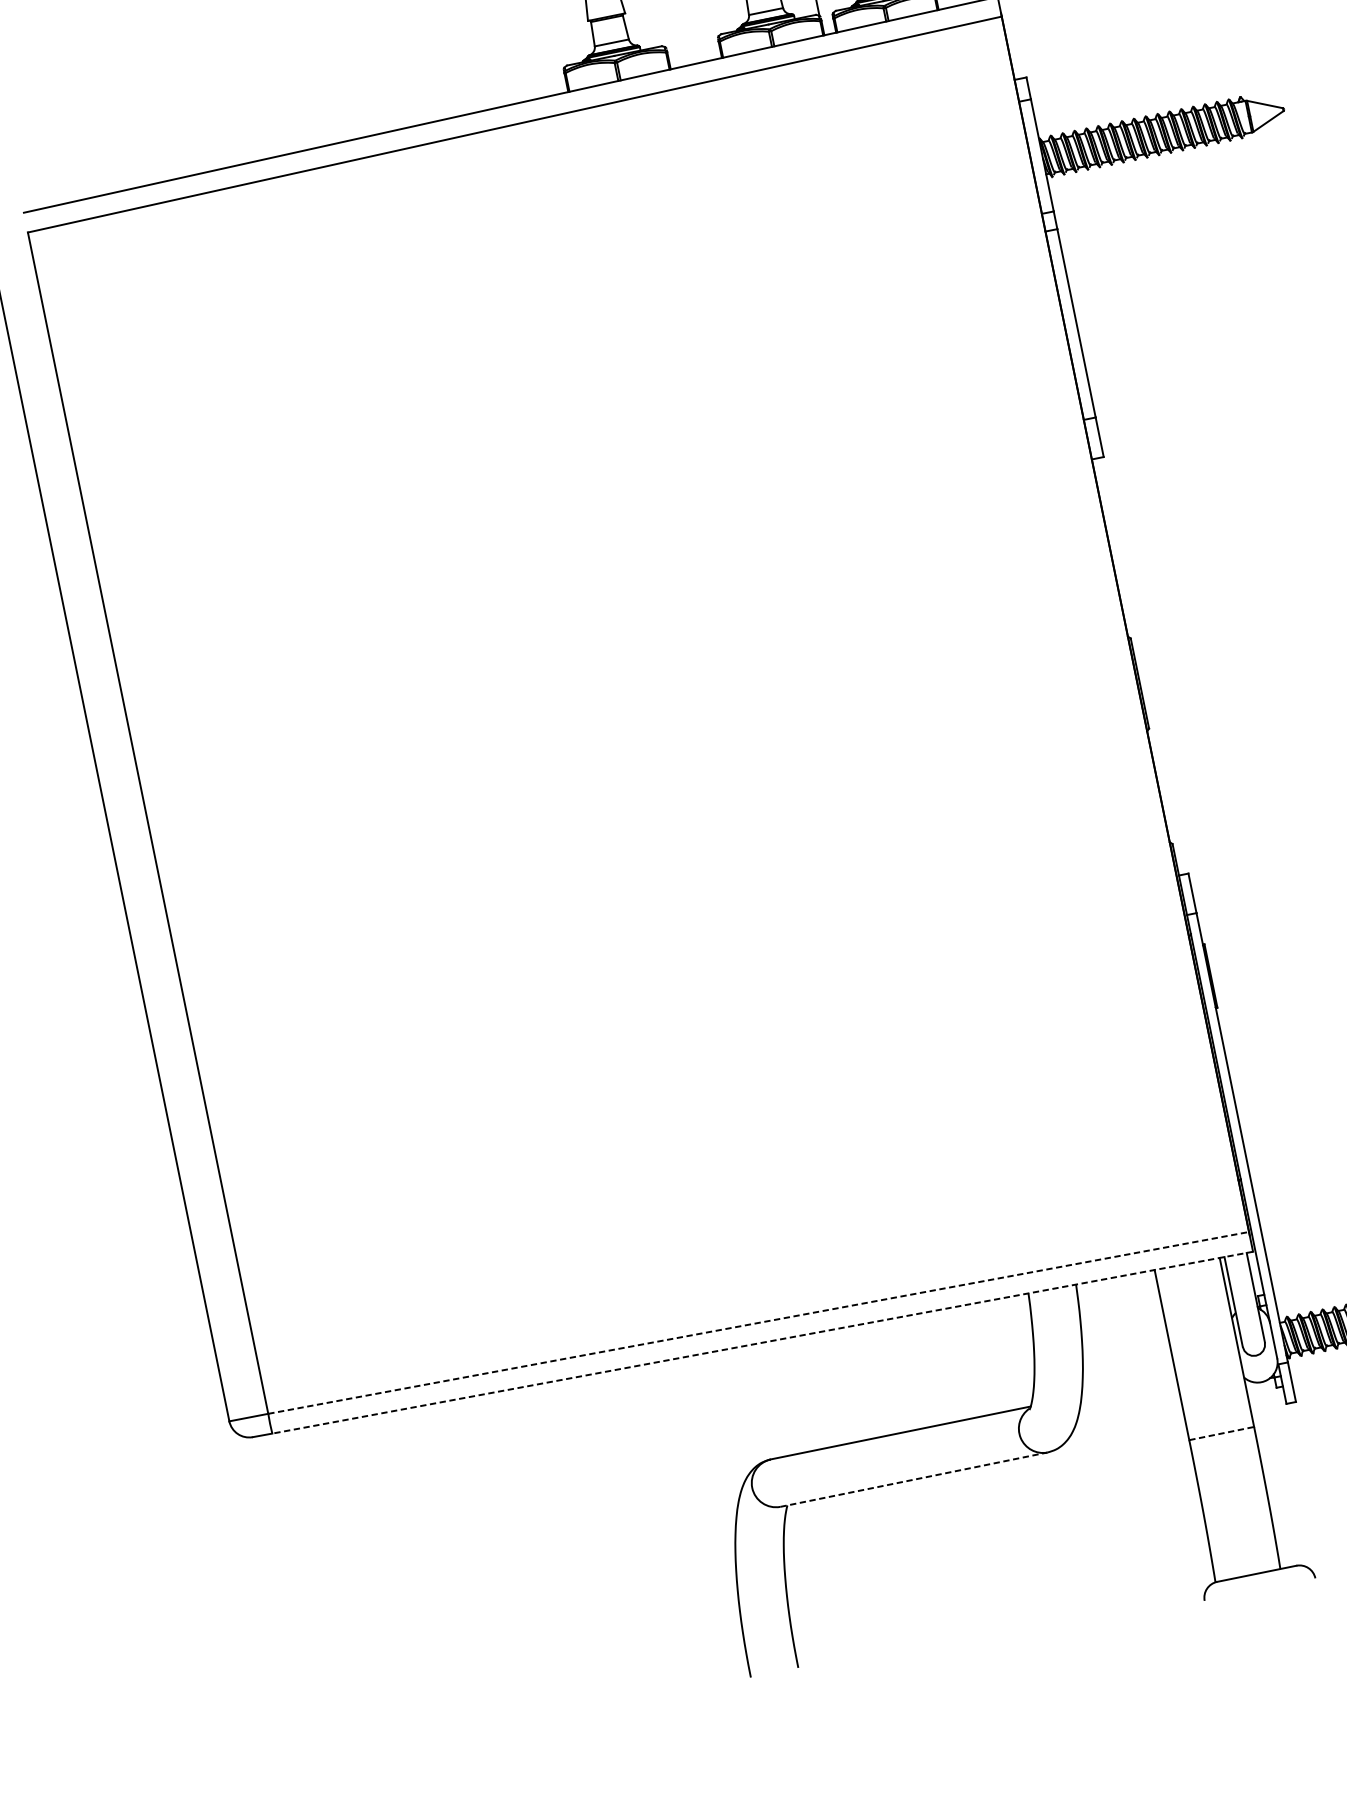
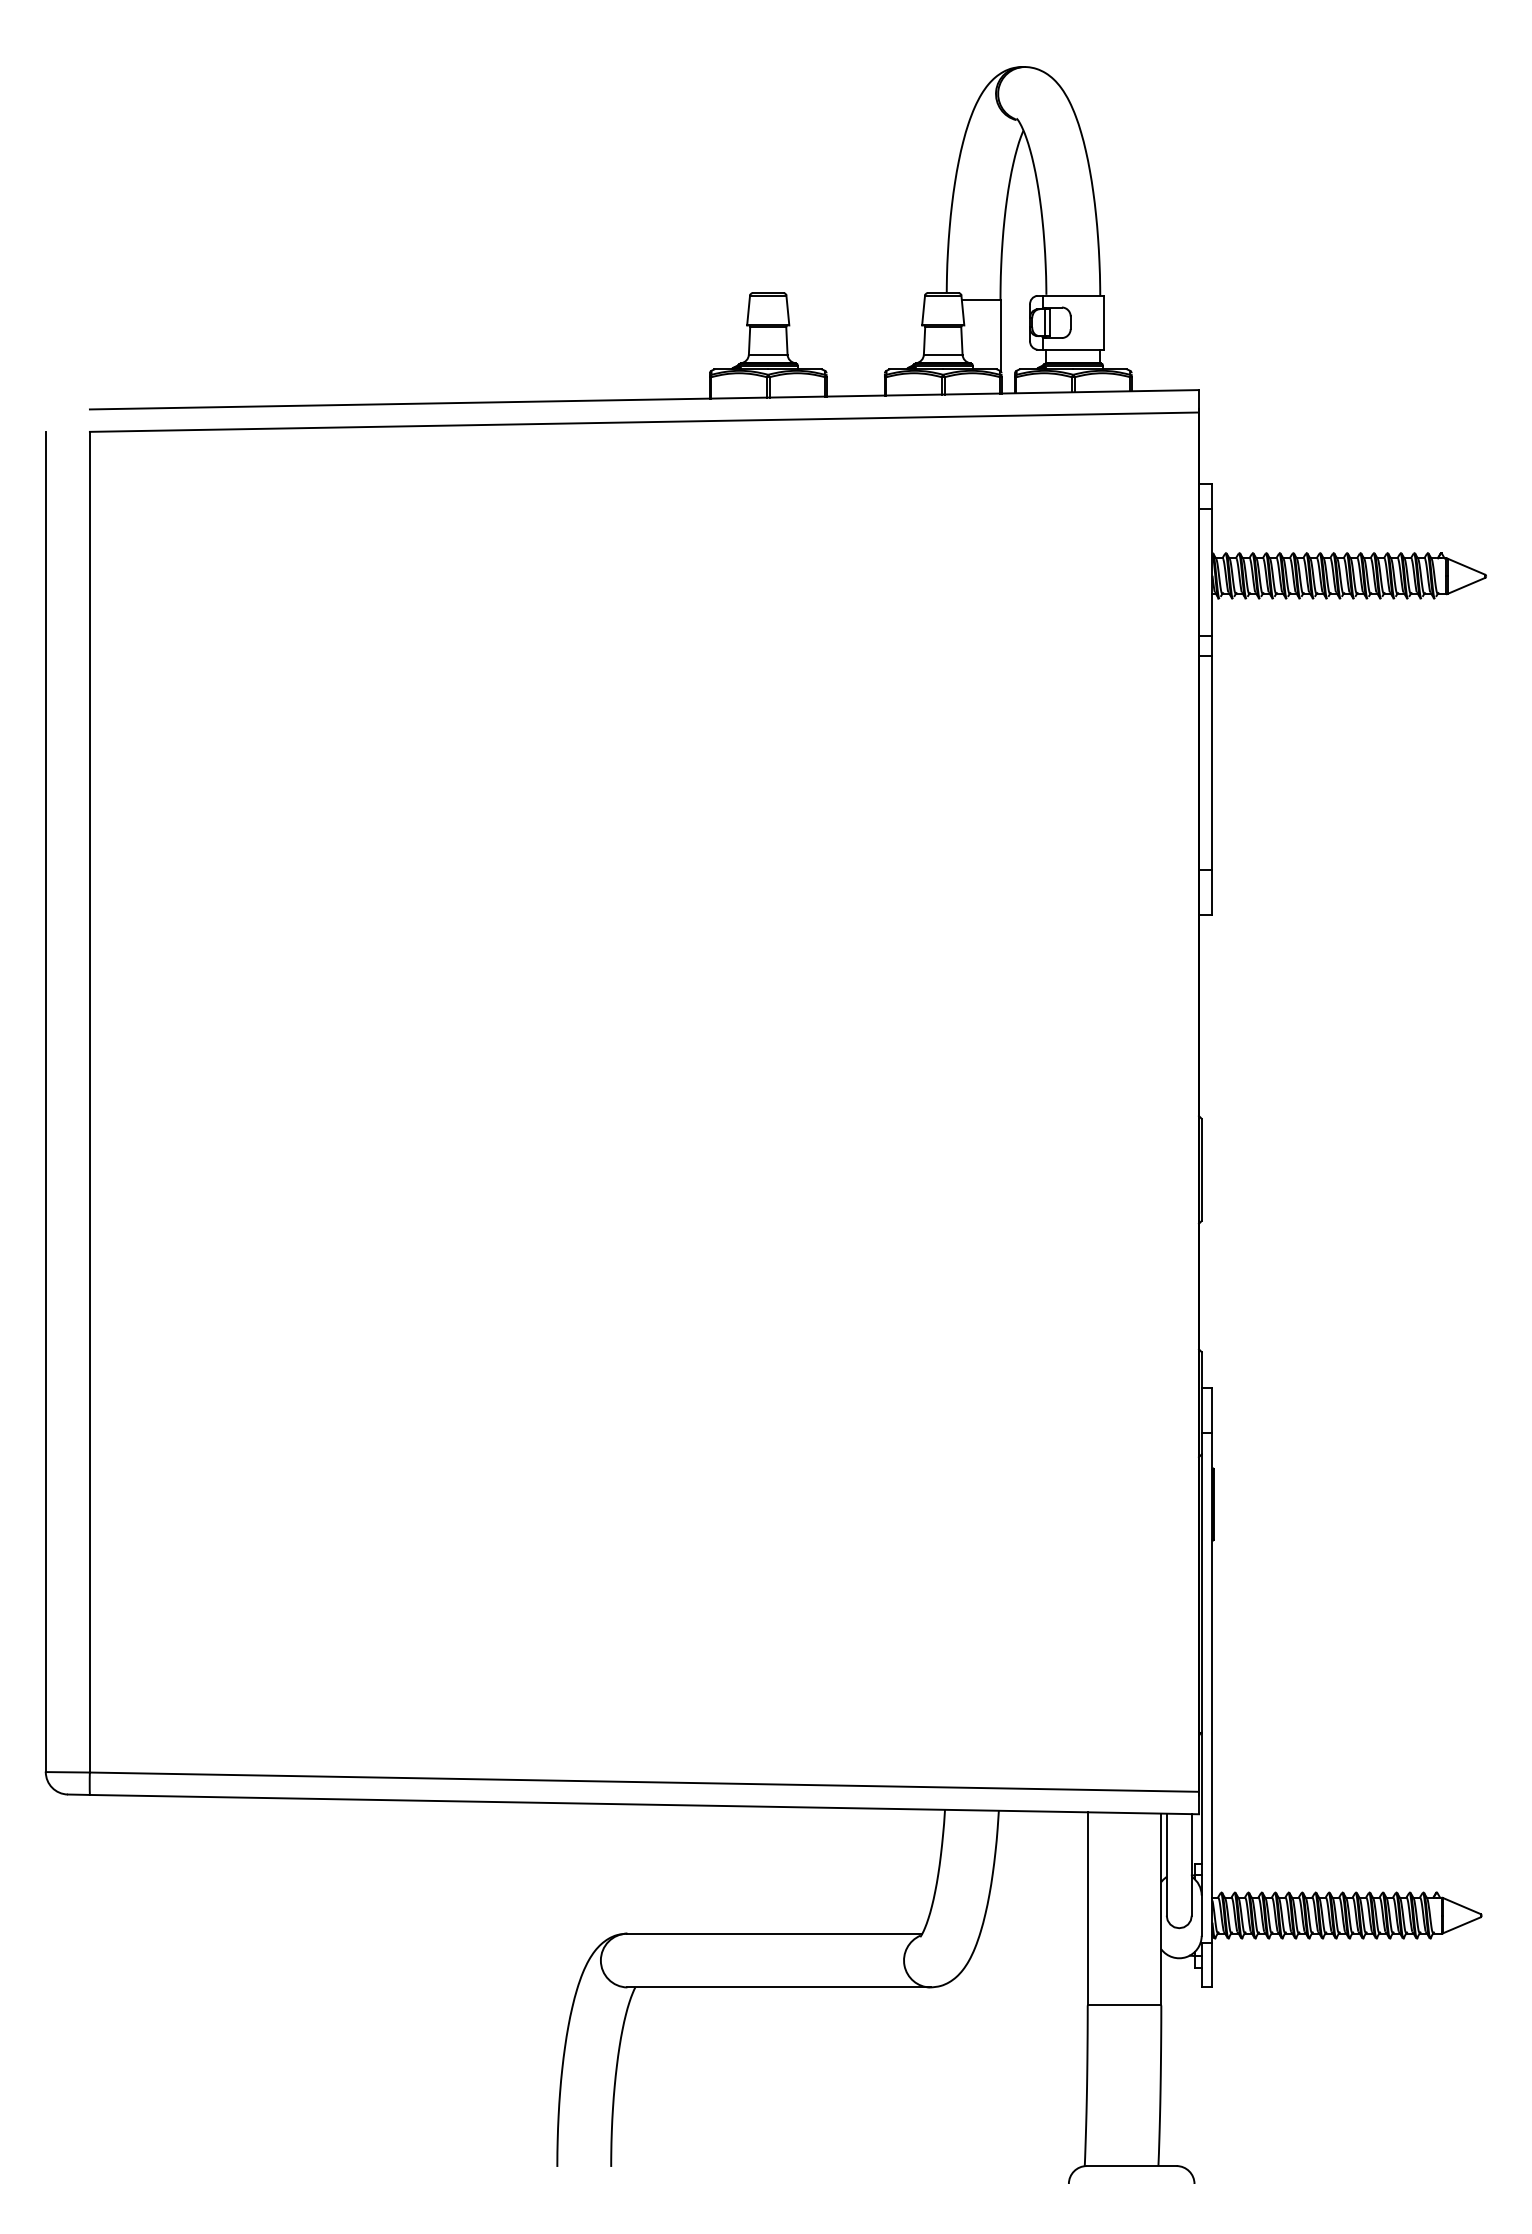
line: (758, 1323) -> (644, 1782), dashed -> solid
line: (762, 1342) -> (644, 1804), dashed -> solid
line: (1221, 1433) -> (1124, 2005), dashed -> solid
line: (913, 1479) -> (778, 1987), dashed -> solid

